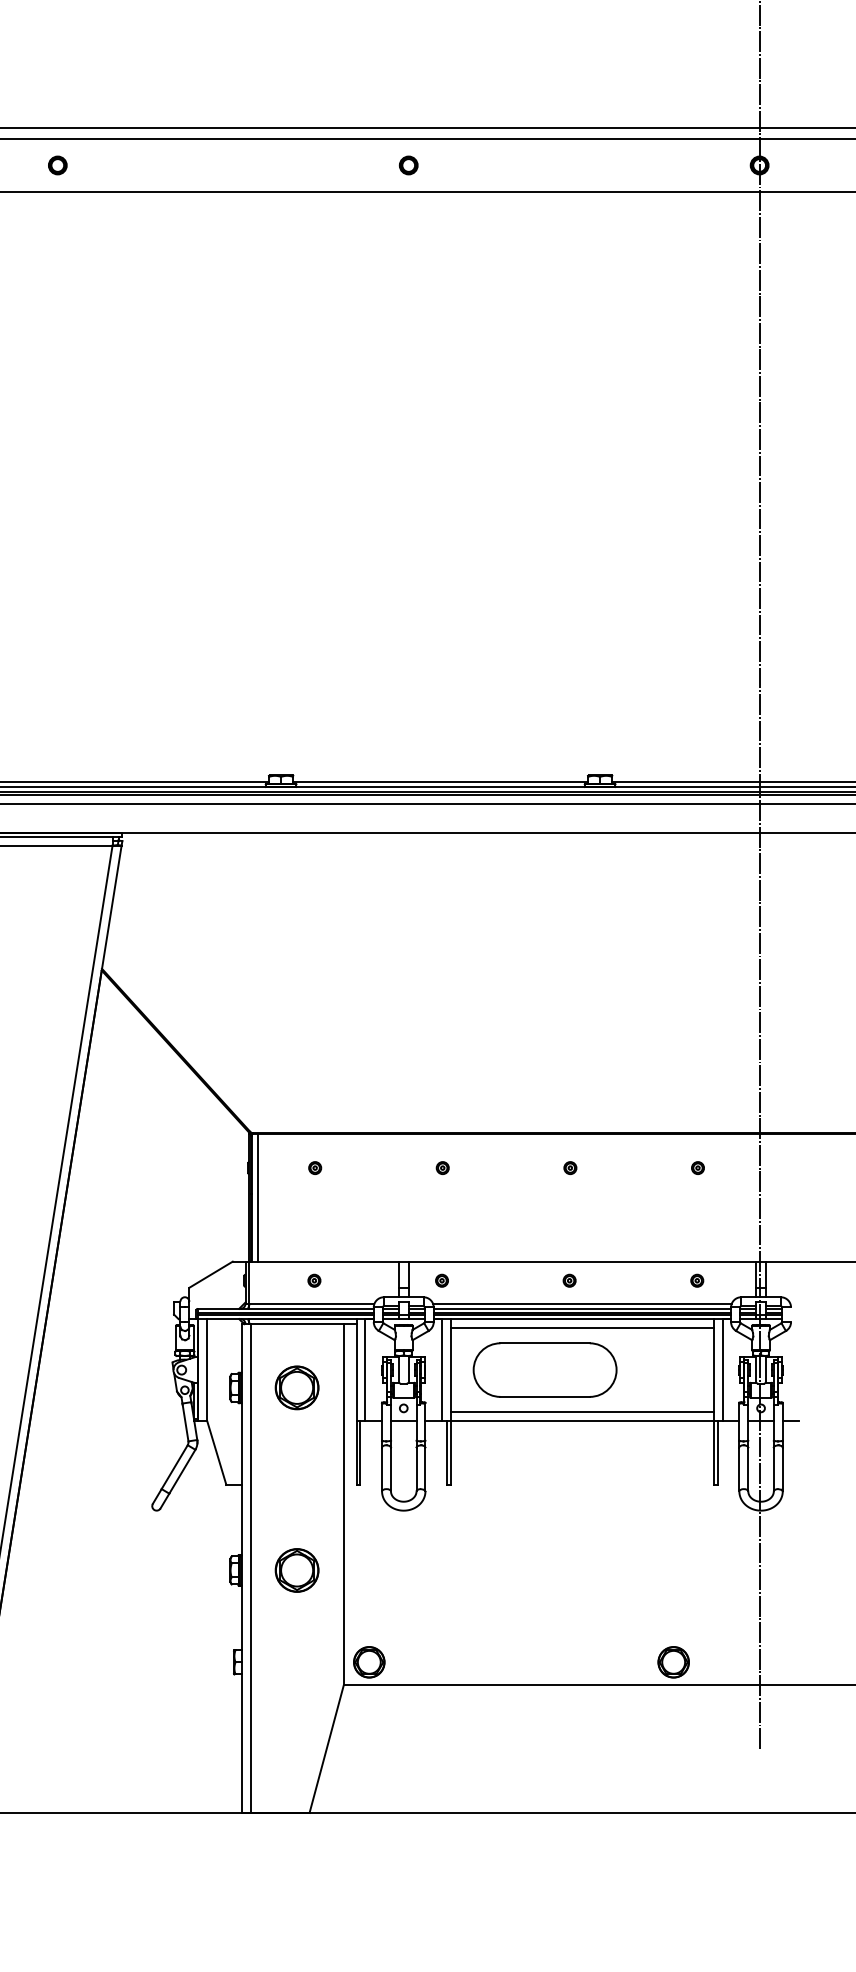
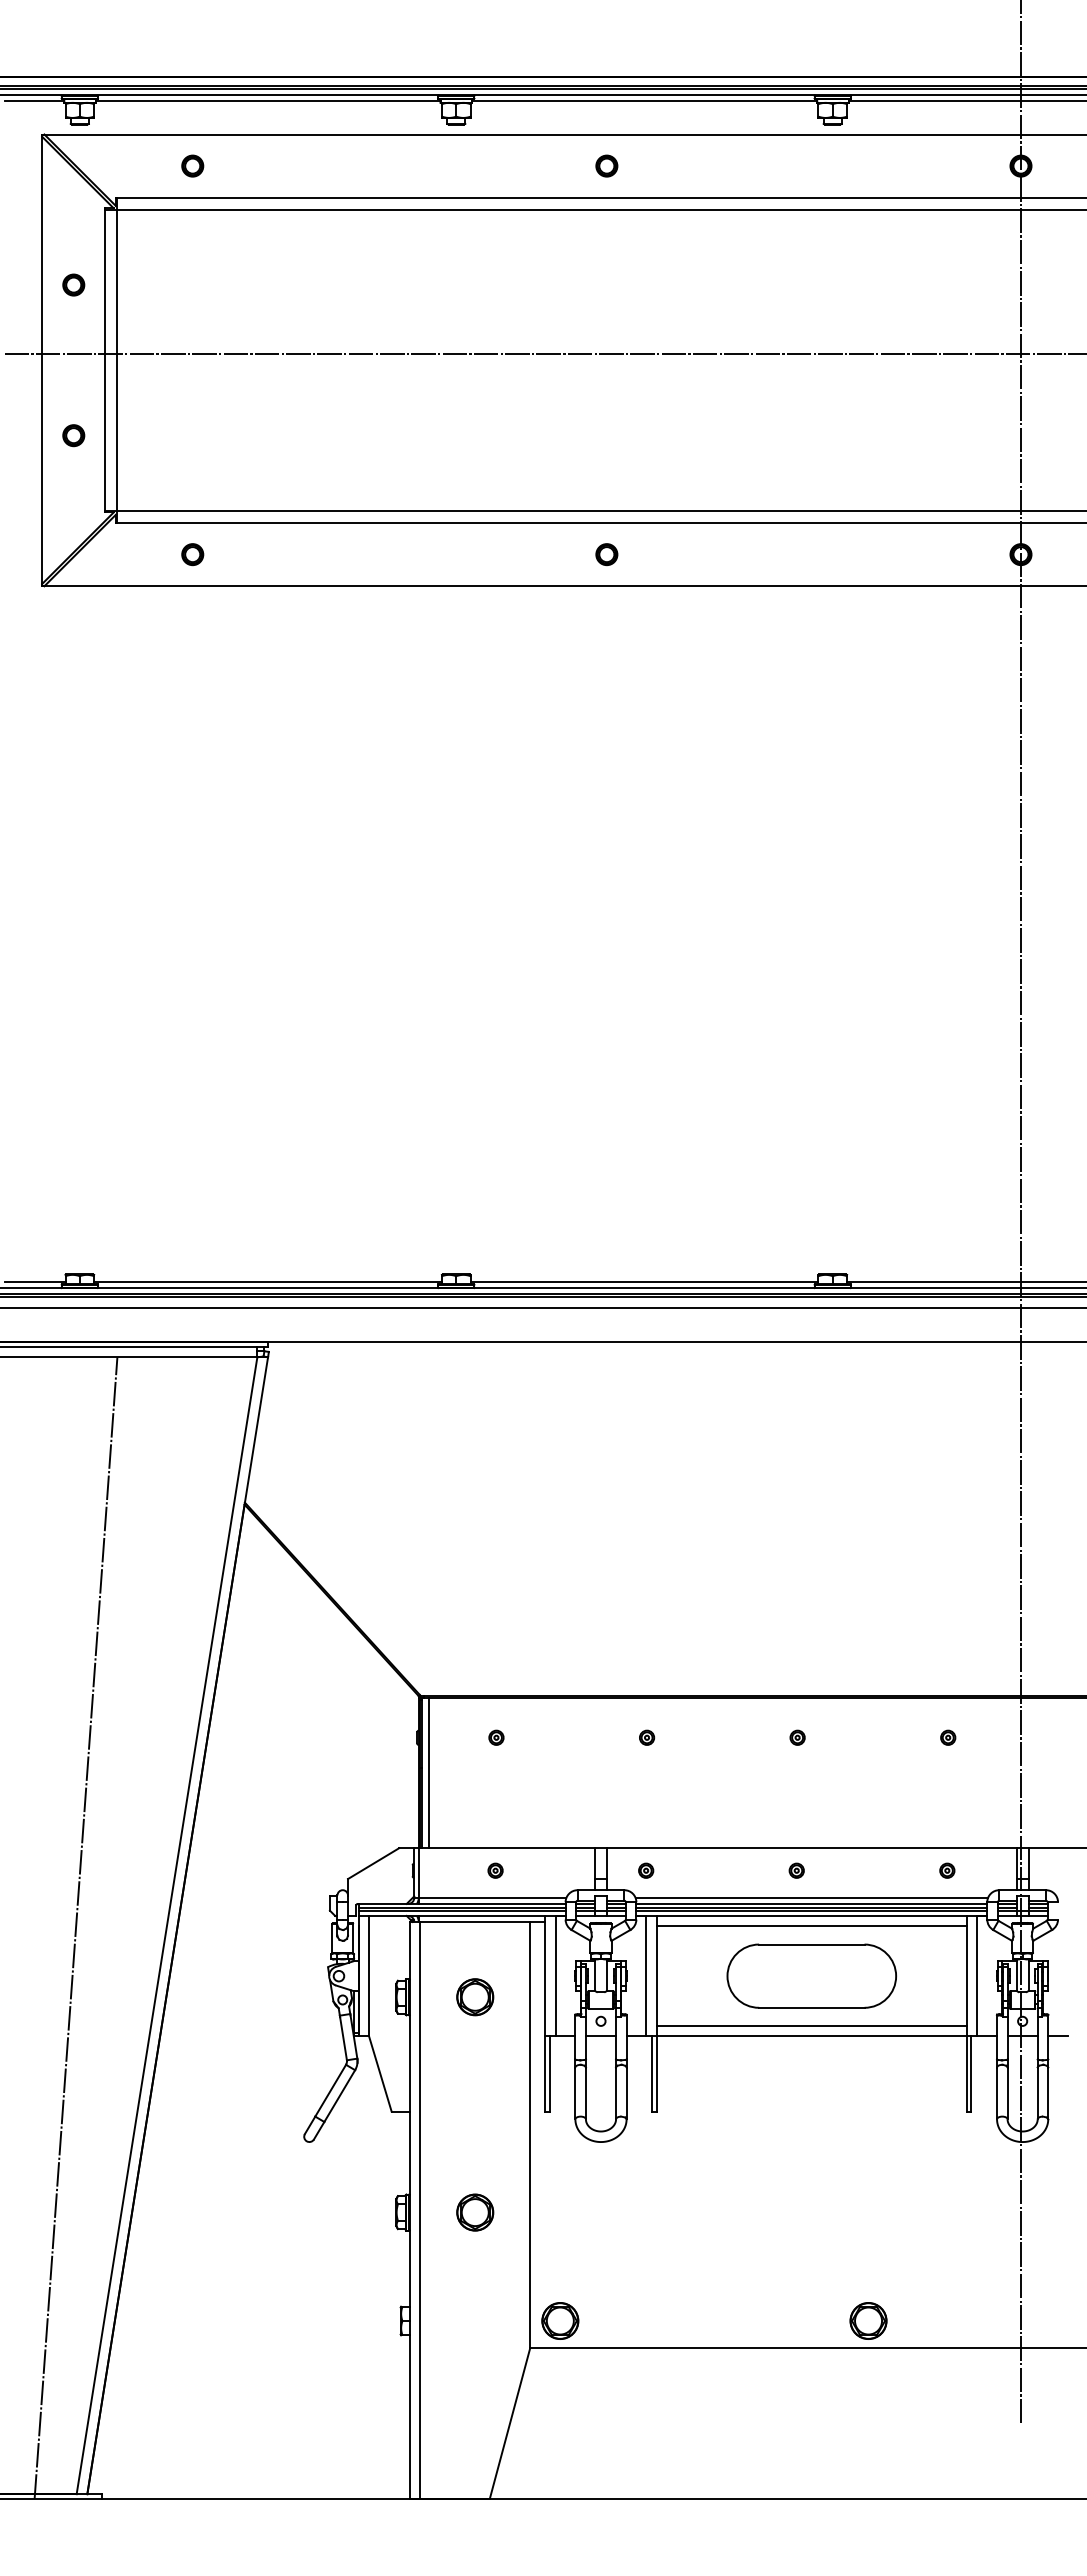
part: (544, 1369) -> (811, 1975), moved
part: (297, 1388) -> (475, 1997), size x0.71
part: (297, 1570) -> (475, 2212), size x0.71
part: (673, 1661) -> (868, 2320), moved

